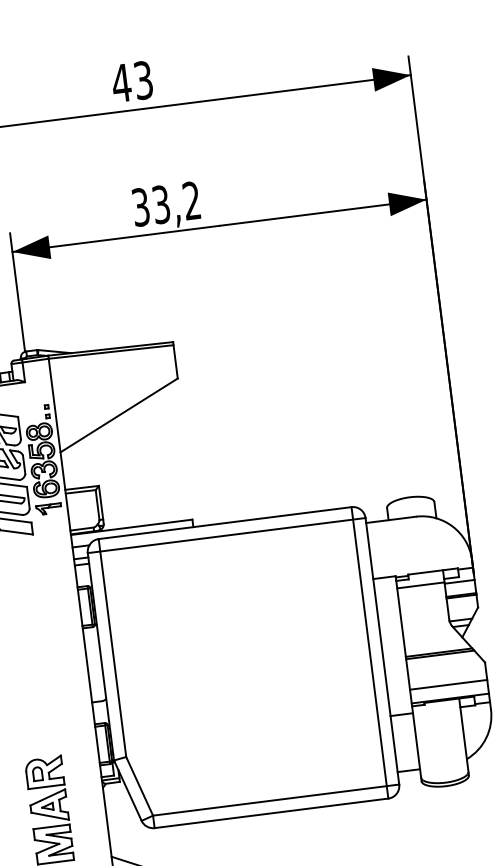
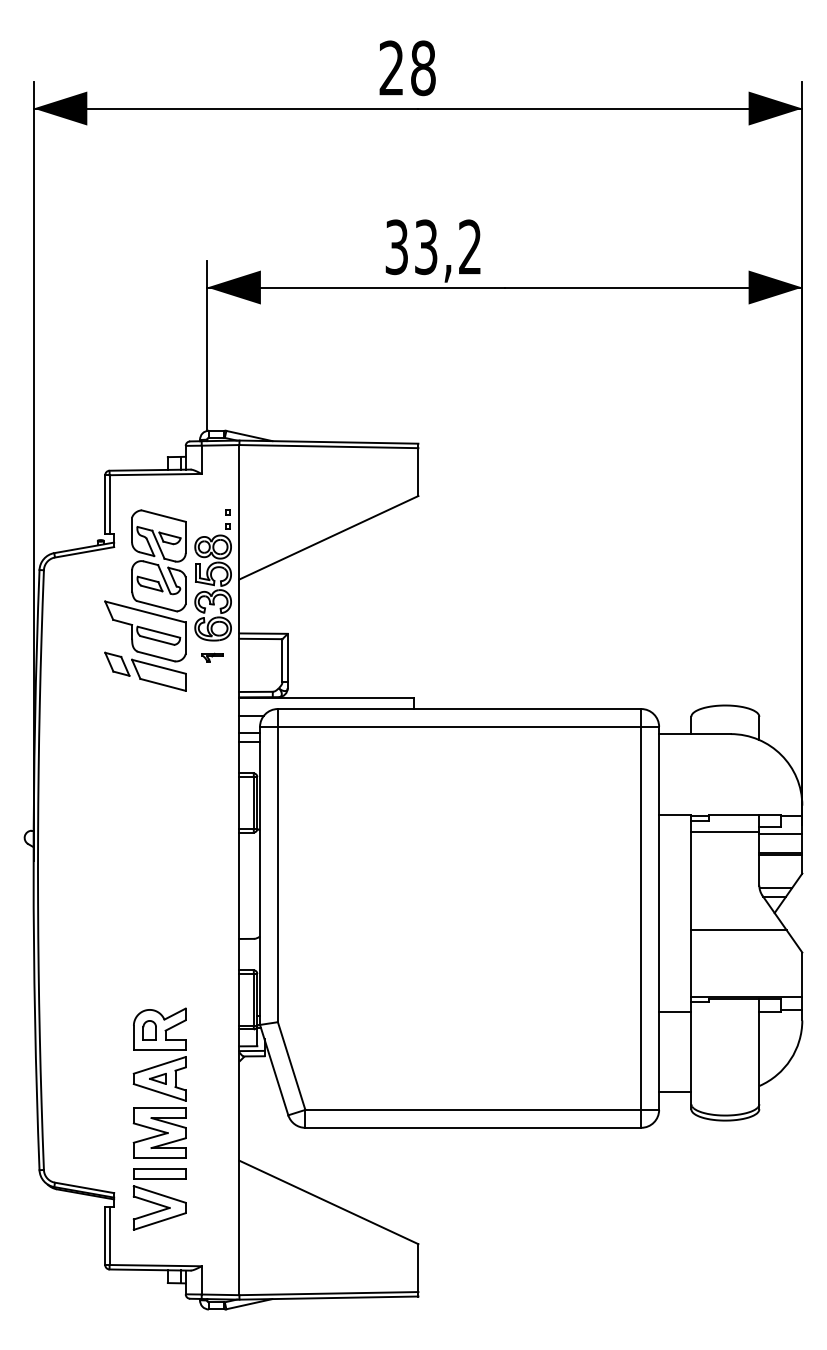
text: (131, 82) -> (406, 68), 43 -> 28
part: (48, 508) -> (212, 657), size x0.6
line: (440, 654) -> (740, 933), removed
line: (448, 684) -> (746, 977), removed

